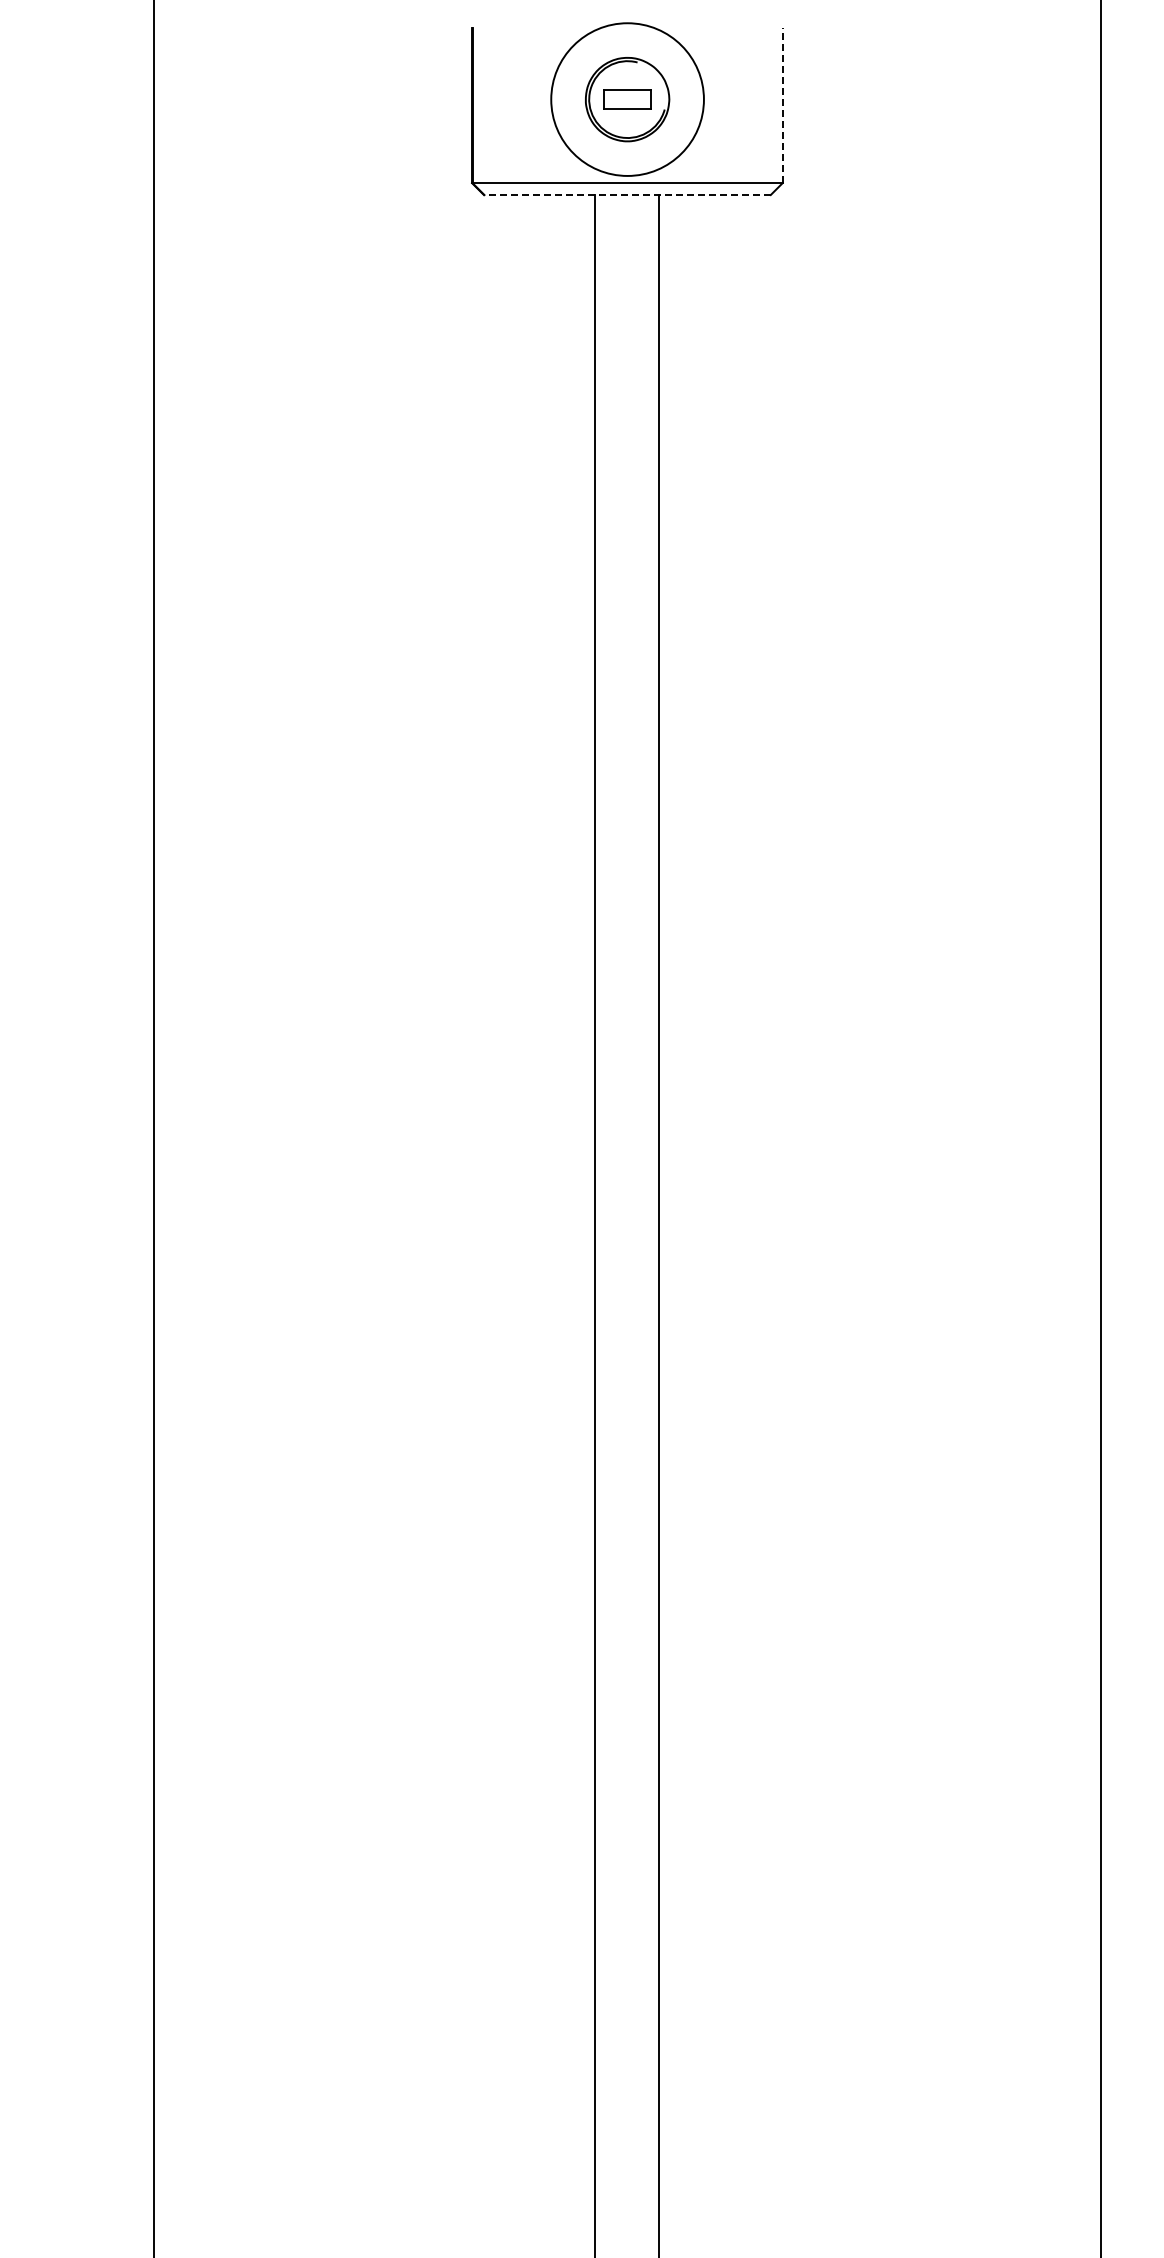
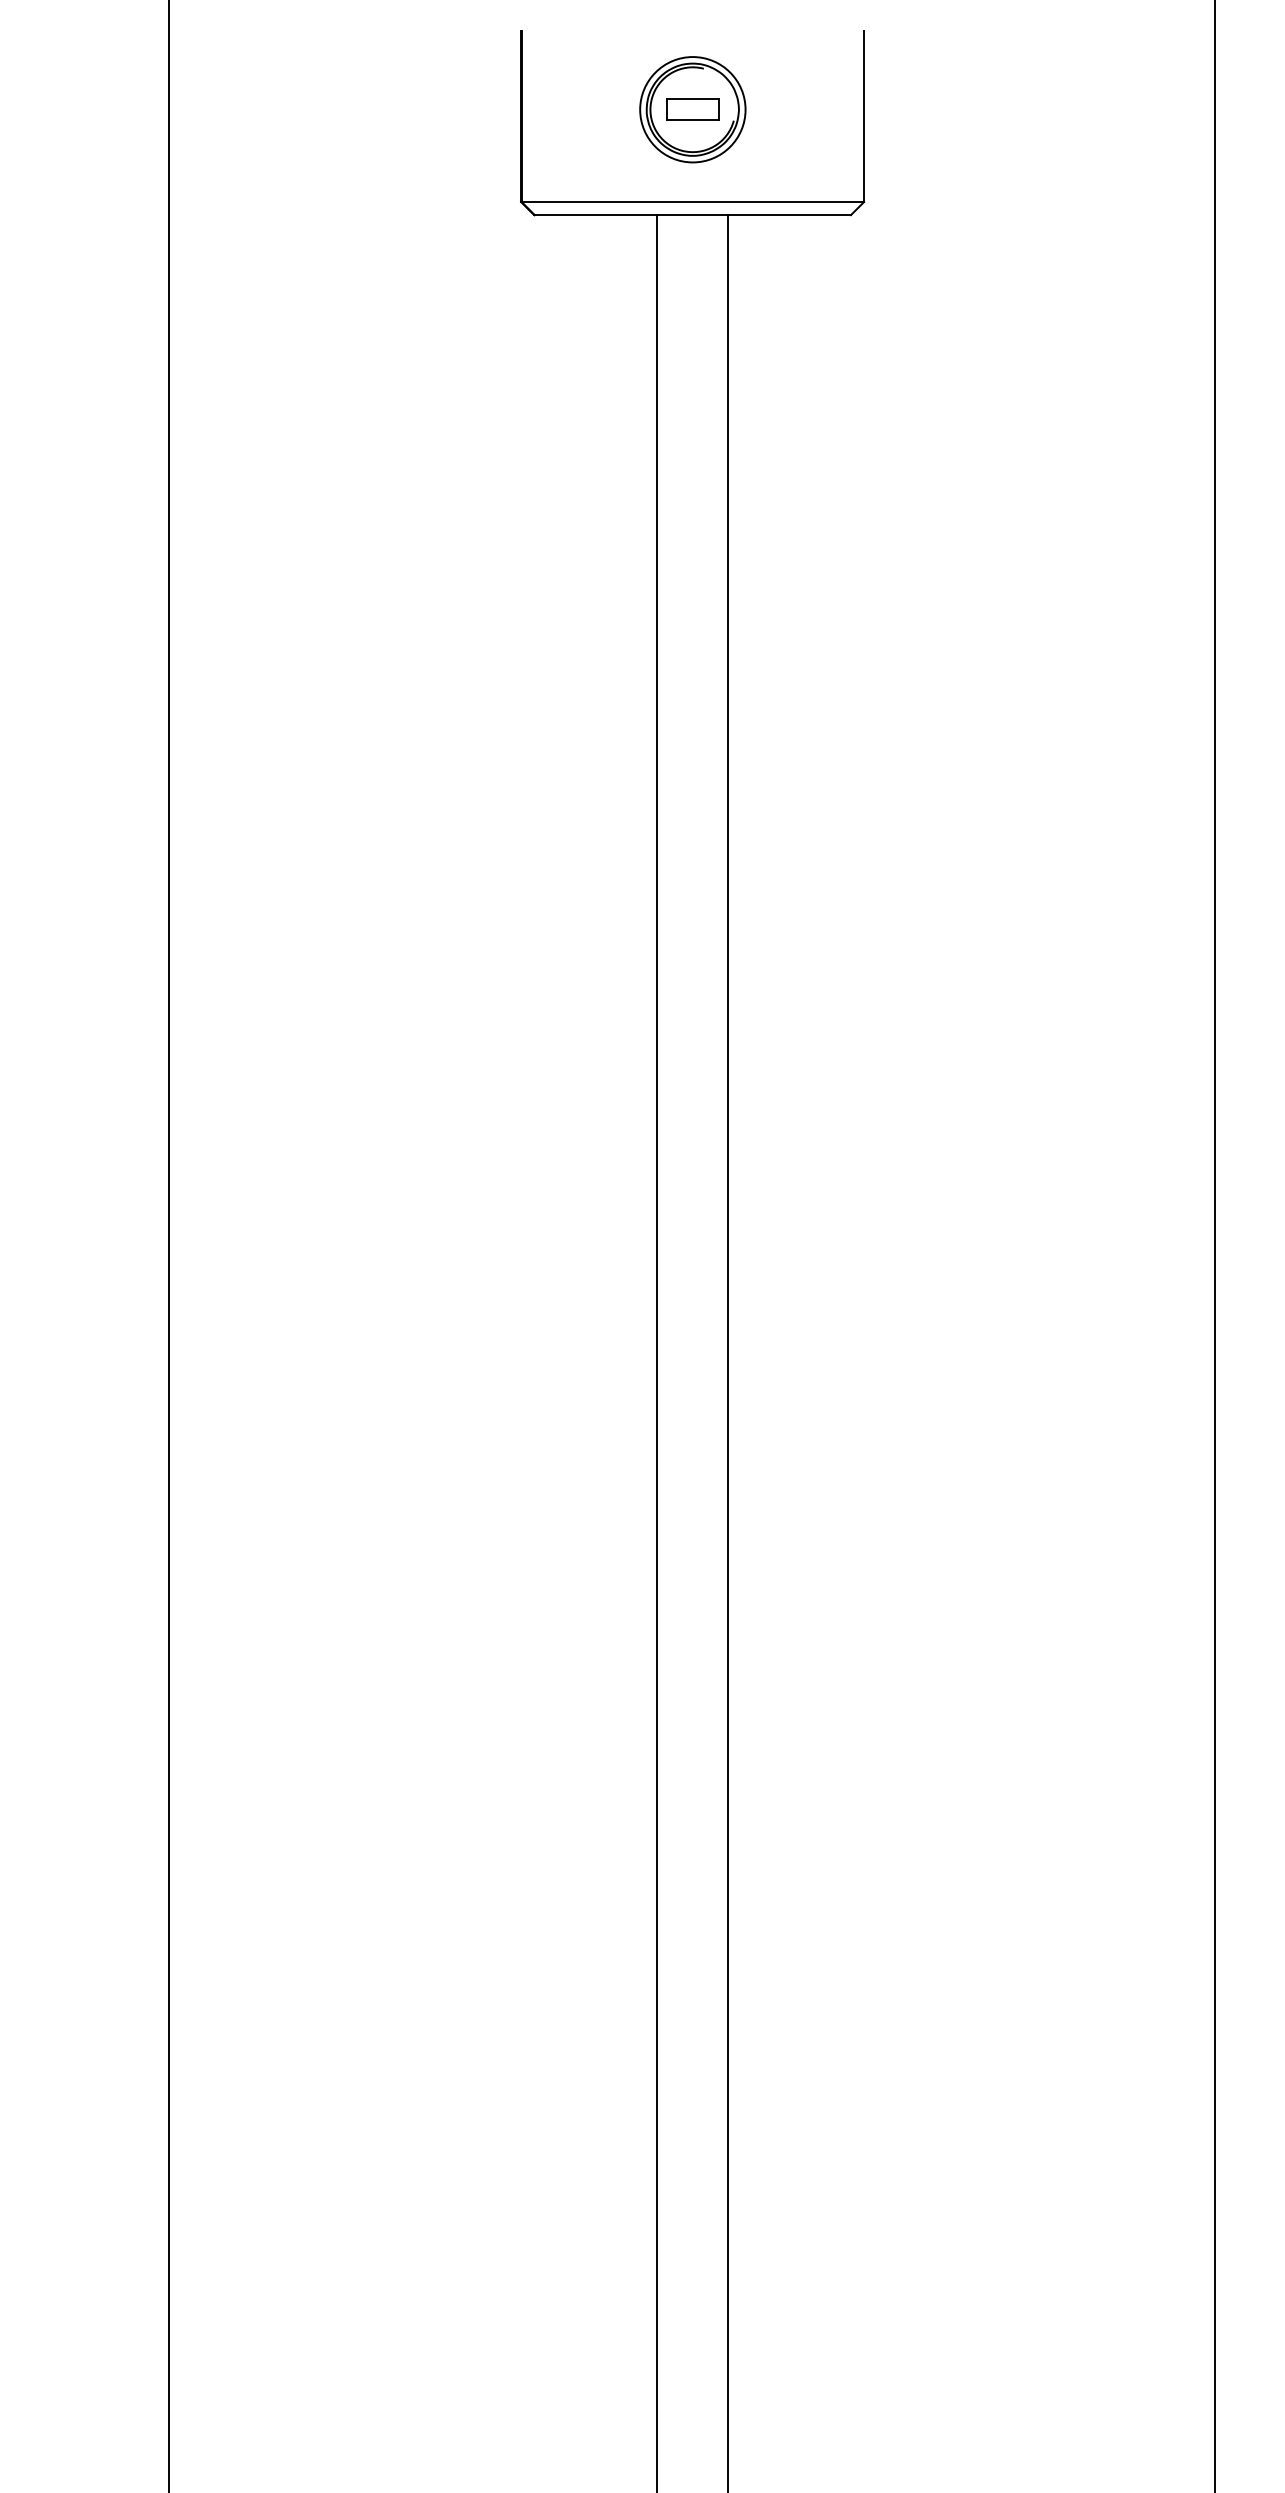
circle: (627, 99) -> (692, 109), size x0.62
line: (782, 105) -> (863, 116), dashed -> solid
line: (627, 195) -> (692, 215), dashed -> solid

